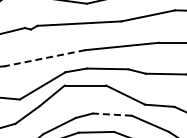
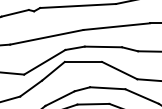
line: (44, 58) -> (46, 37), dashed -> solid
line: (112, 114) -> (107, 88), dashed -> solid

